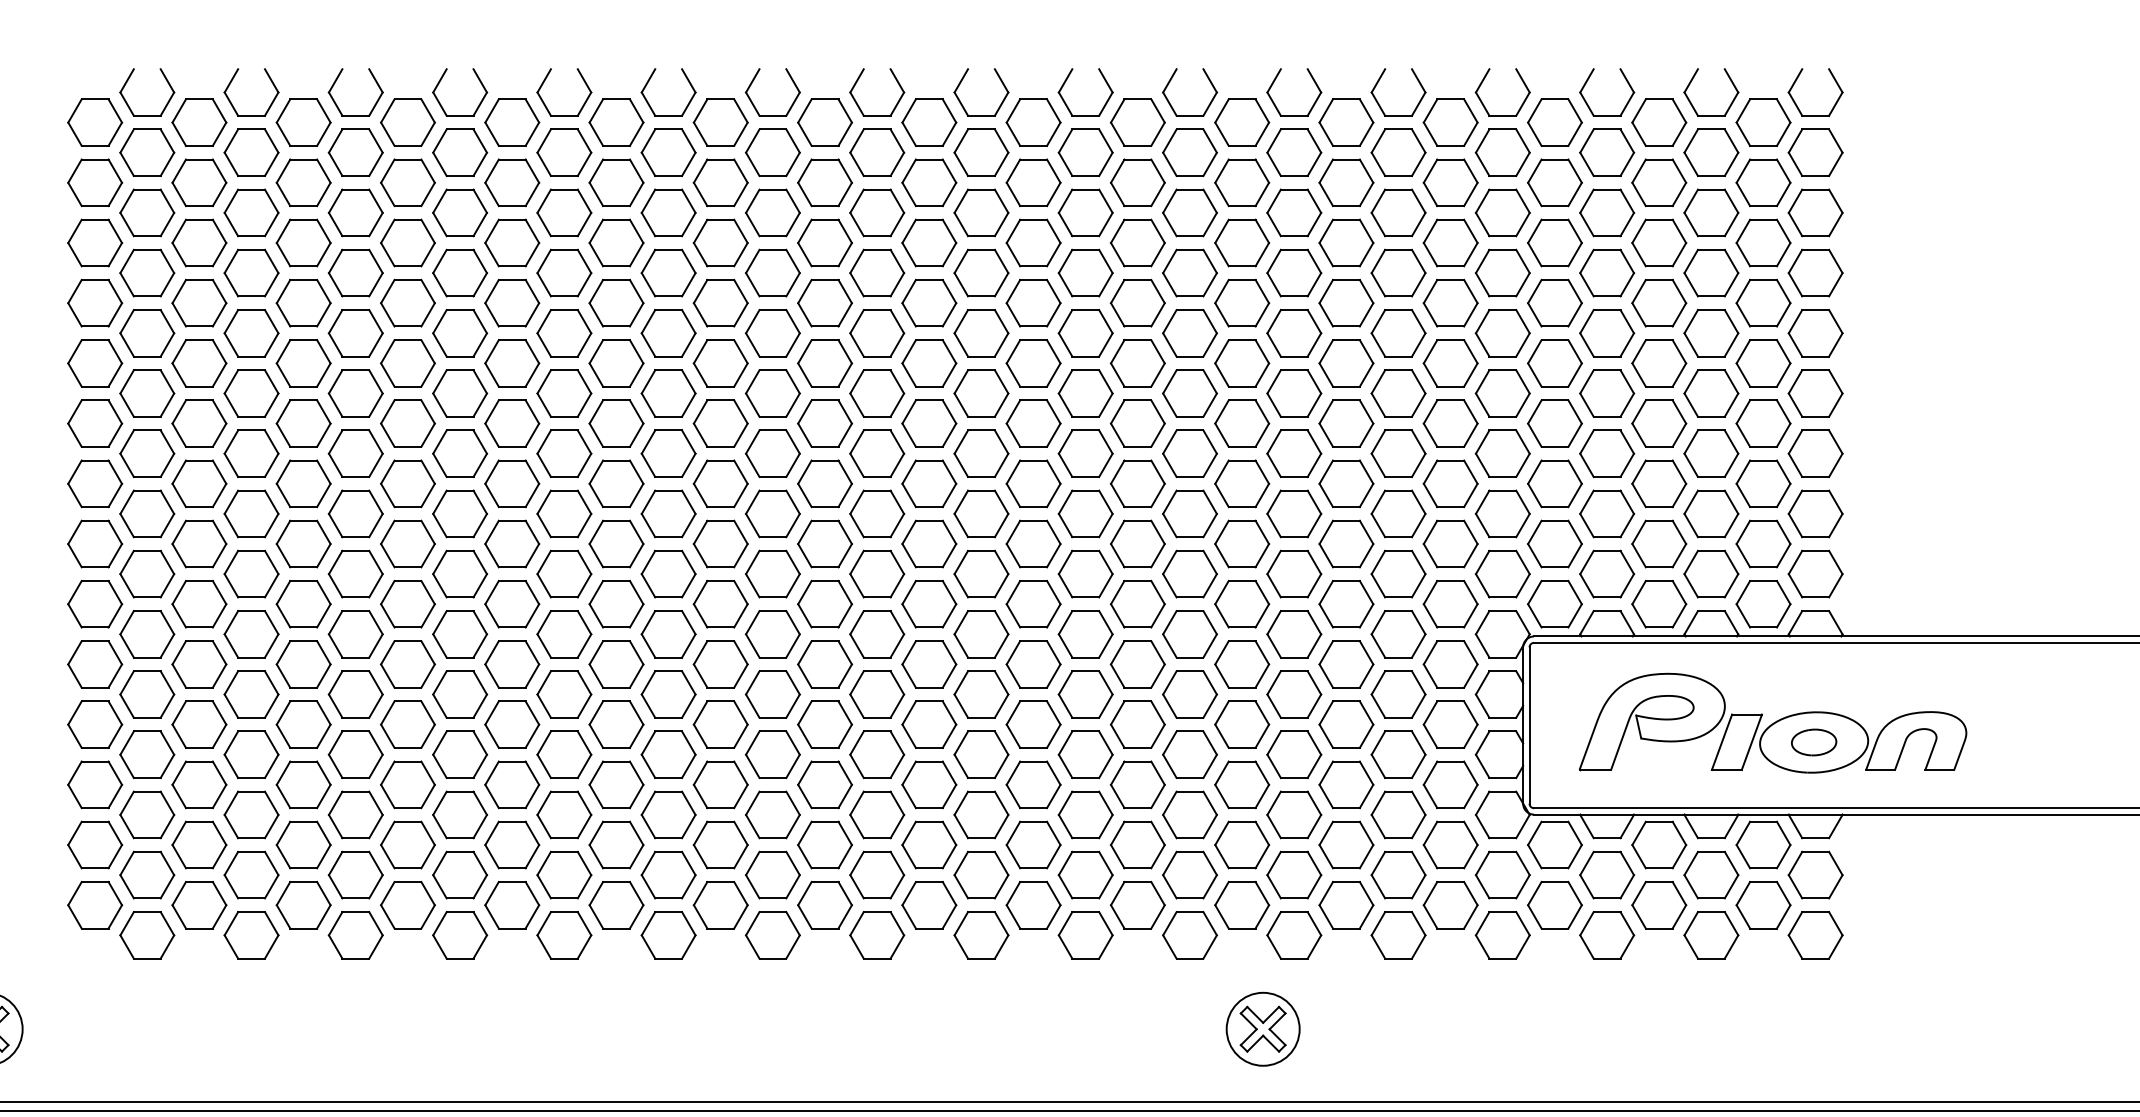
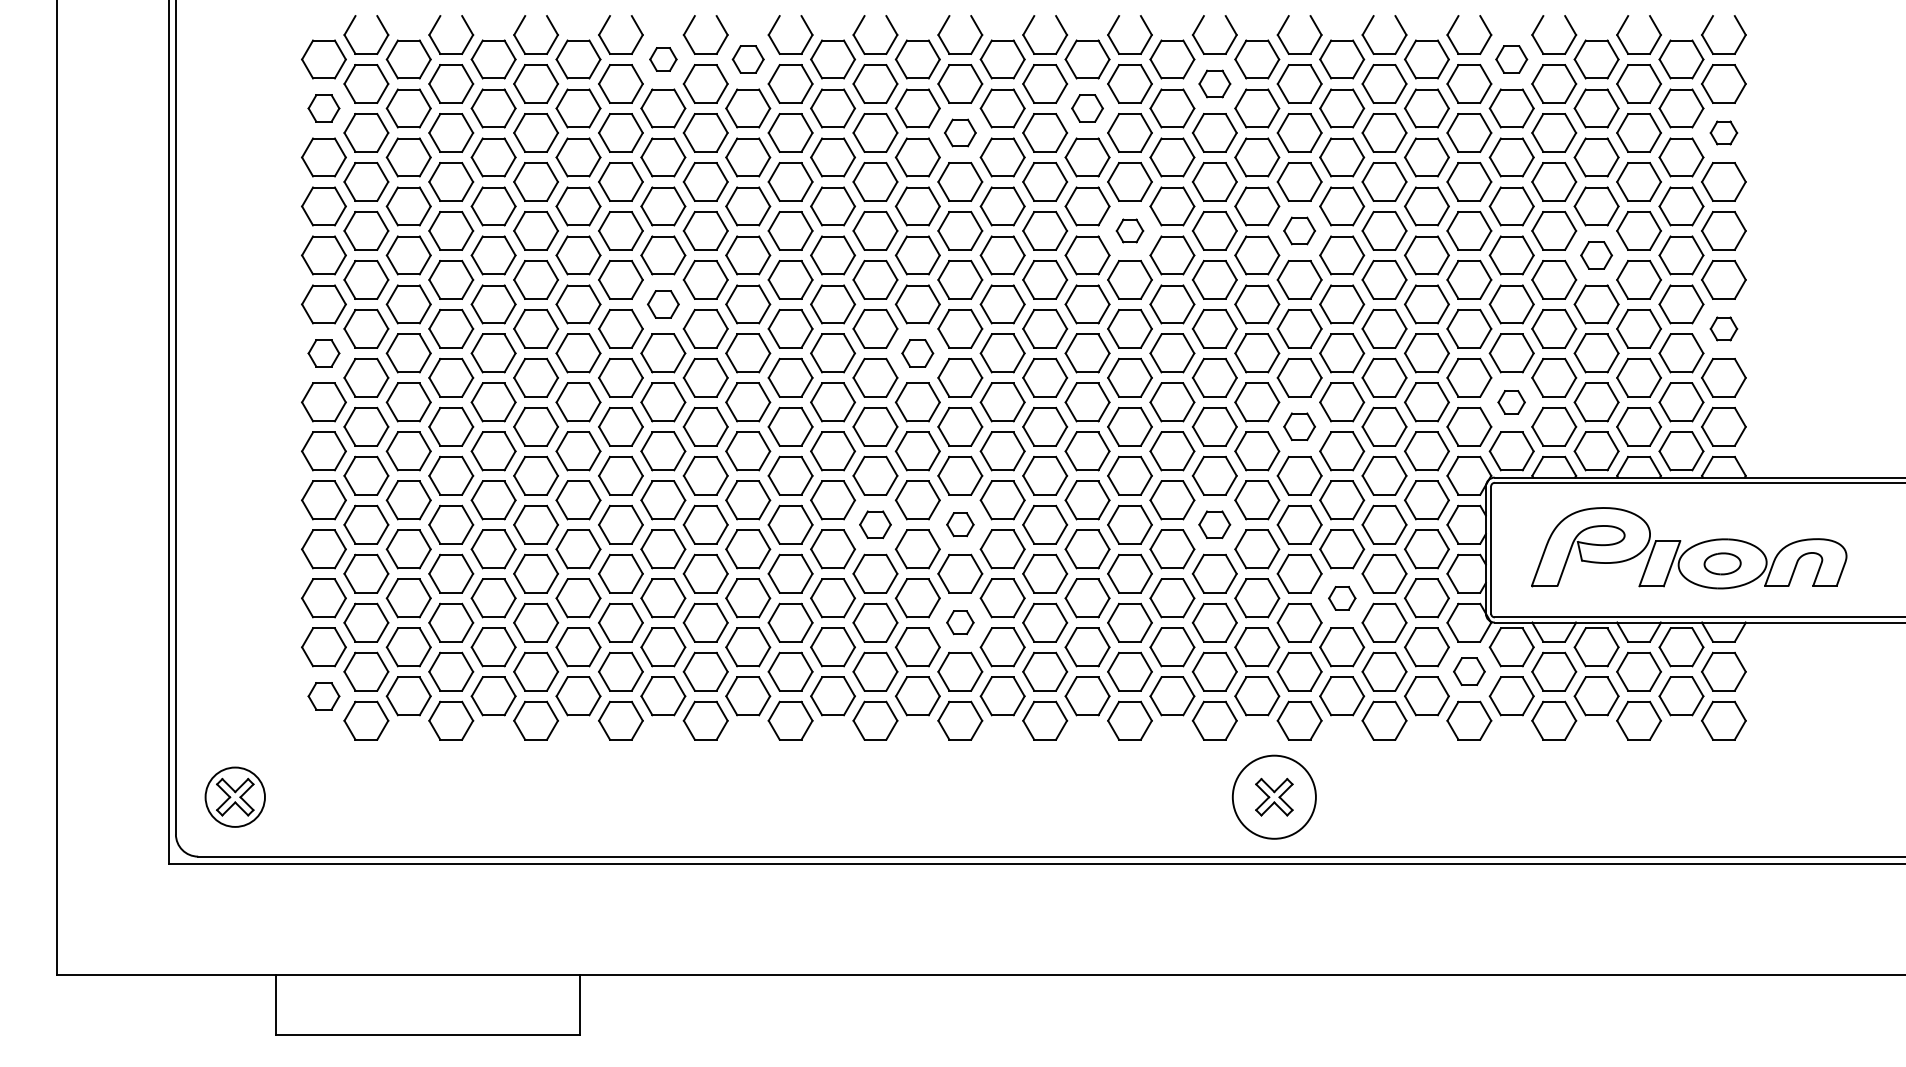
part: (512, 122) -> (663, 59), size x0.6
part: (616, 122) -> (748, 59), size x0.7
part: (1554, 122) -> (1511, 59), size x0.7
part: (1189, 152) -> (1214, 83), size x0.7
part: (94, 182) -> (323, 108), size x0.7
part: (1033, 182) -> (1087, 108), size x0.7
part: (877, 212) -> (960, 132), size x0.7
part: (1815, 212) -> (1723, 132), size x0.6
part: (1085, 332) -> (1129, 230), size x0.6
part: (1294, 332) -> (1299, 230), size x0.7
part: (1659, 363) -> (1596, 255), size x0.7
part: (512, 423) -> (663, 304), size x0.7
part: (1815, 453) -> (1723, 328), size x0.6
part: (94, 483) -> (323, 353), size x0.7
part: (824, 483) -> (917, 353), size x0.7
part: (1554, 544) -> (1511, 402), size x0.6
part: (1294, 573) -> (1299, 426), size x0.7
part: (772, 694) -> (875, 524), size x0.7
part: (877, 694) -> (960, 524), size x0.6
part: (1189, 694) -> (1214, 524), size x0.7
part: (1346, 785) -> (1342, 598), size x0.6
part: (877, 814) -> (960, 622), size x0.6
part: (1502, 874) -> (1469, 671), size x0.7
part: (94, 905) -> (323, 696), size x0.7
circle: (1263, 1028) -> (1274, 796), size x1.4

